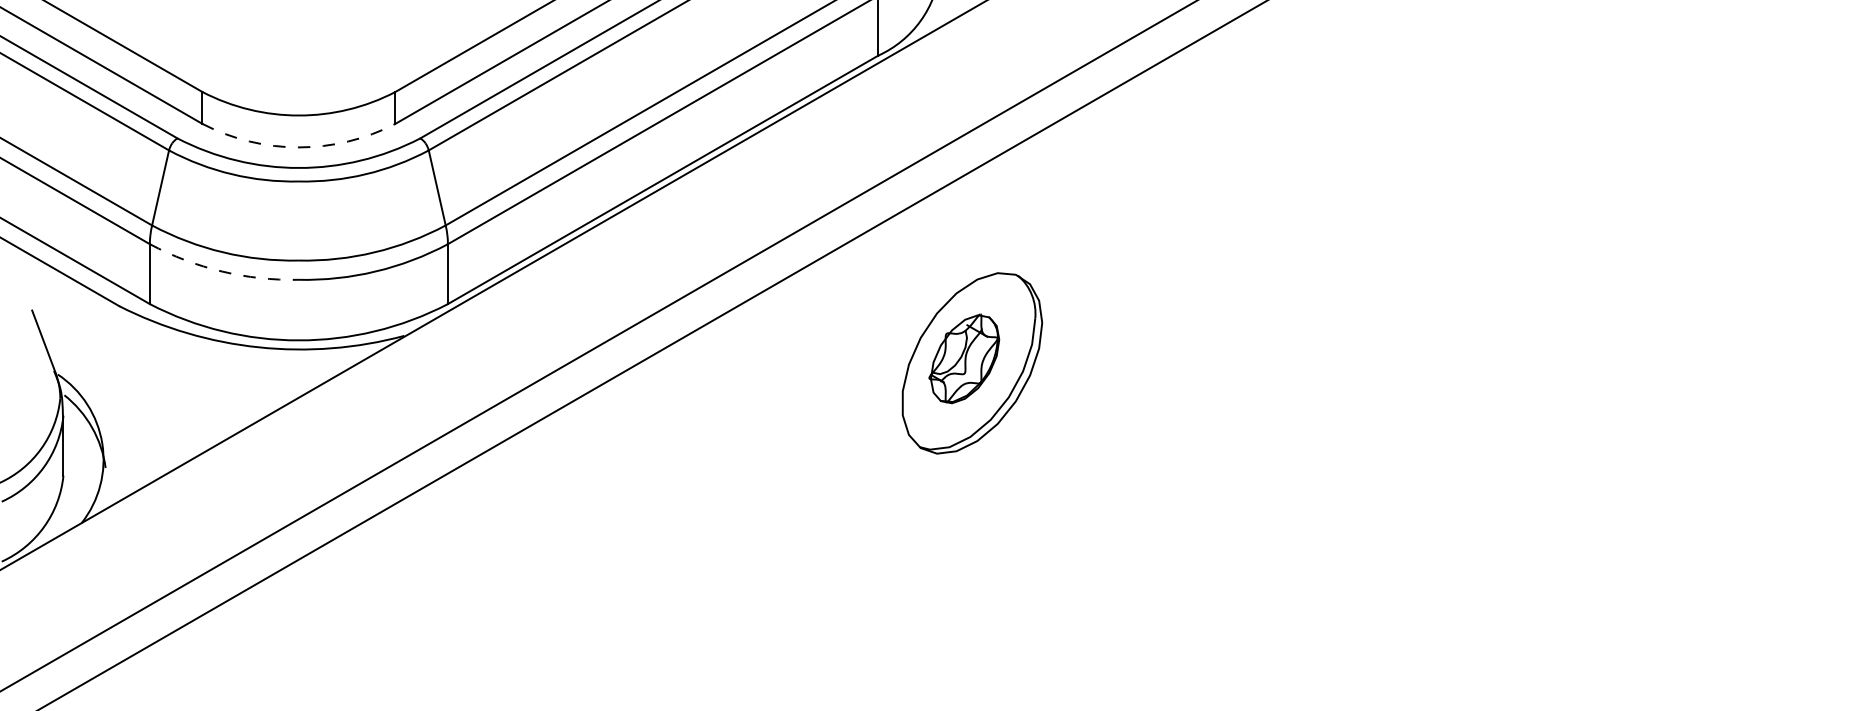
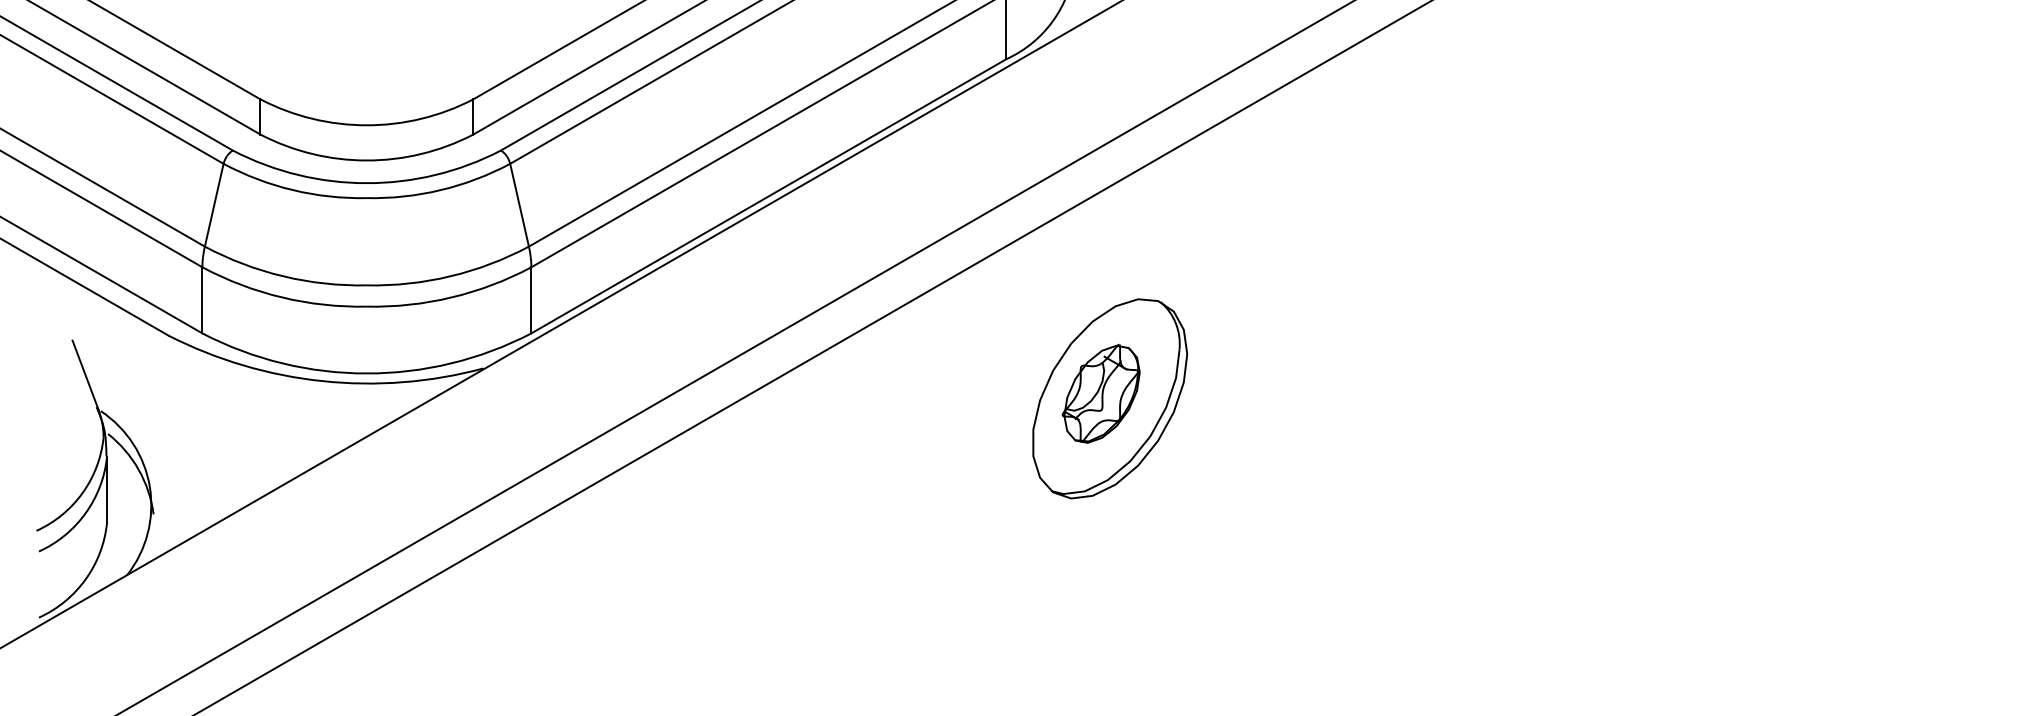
arc: (298, 147) -> (366, 160), dashed -> solid
arc: (222, 271) -> (282, 297), dashed -> solid

